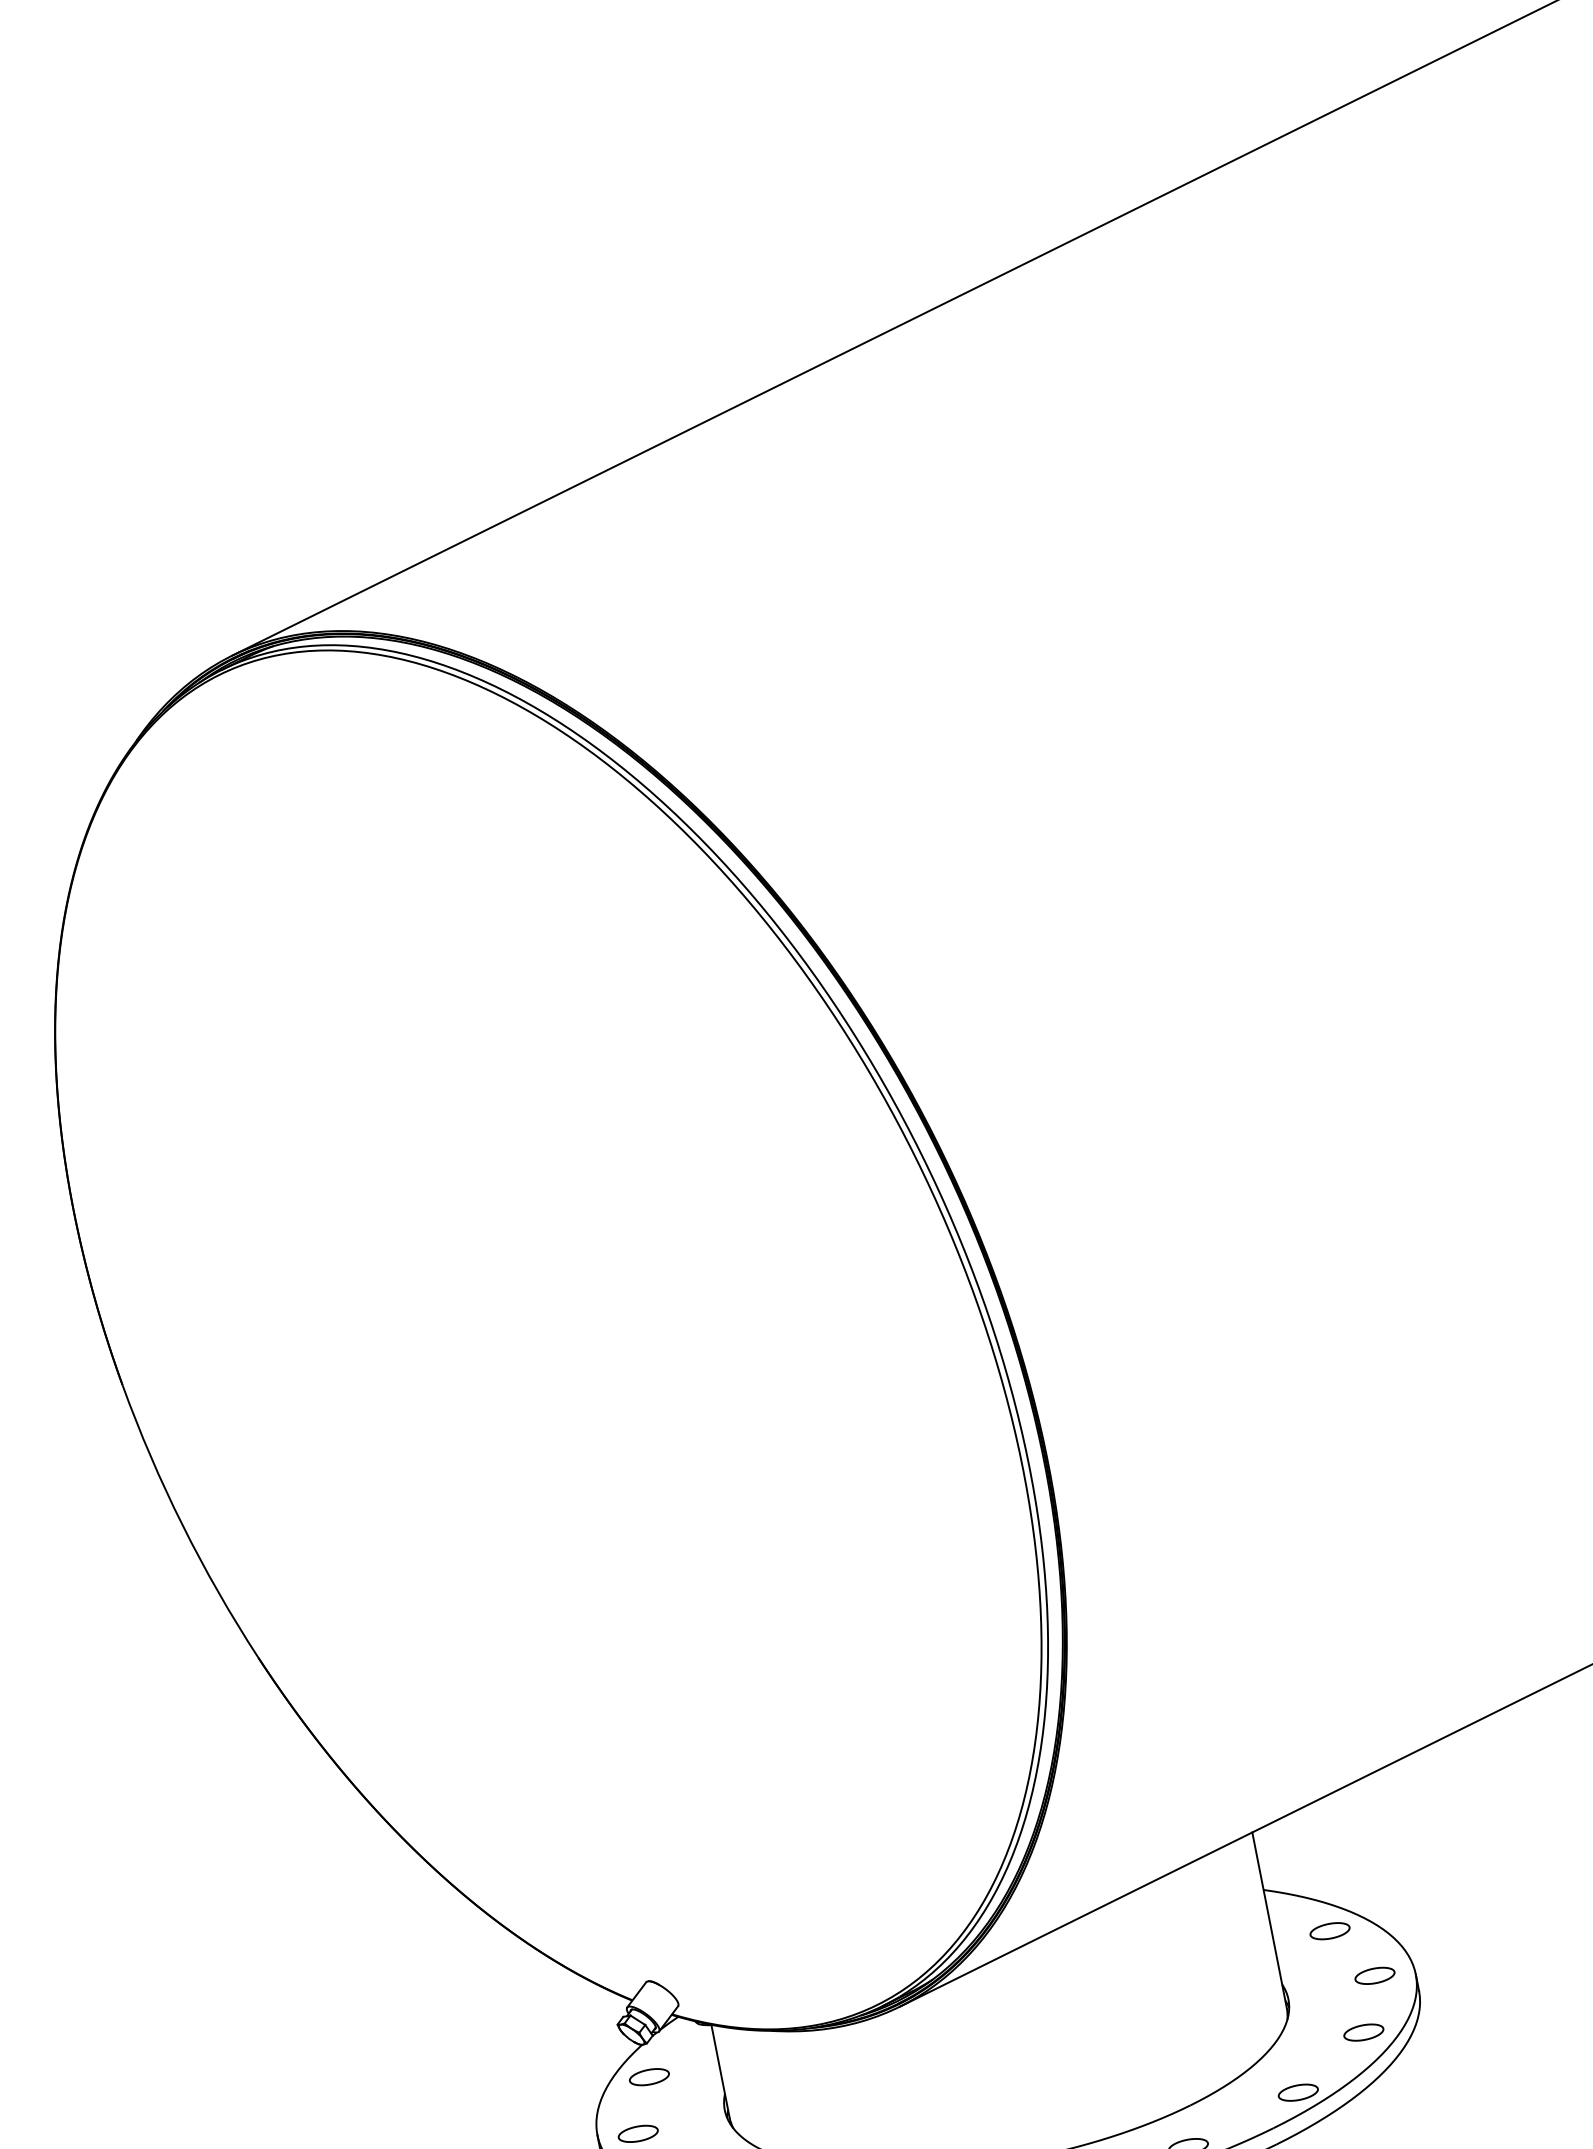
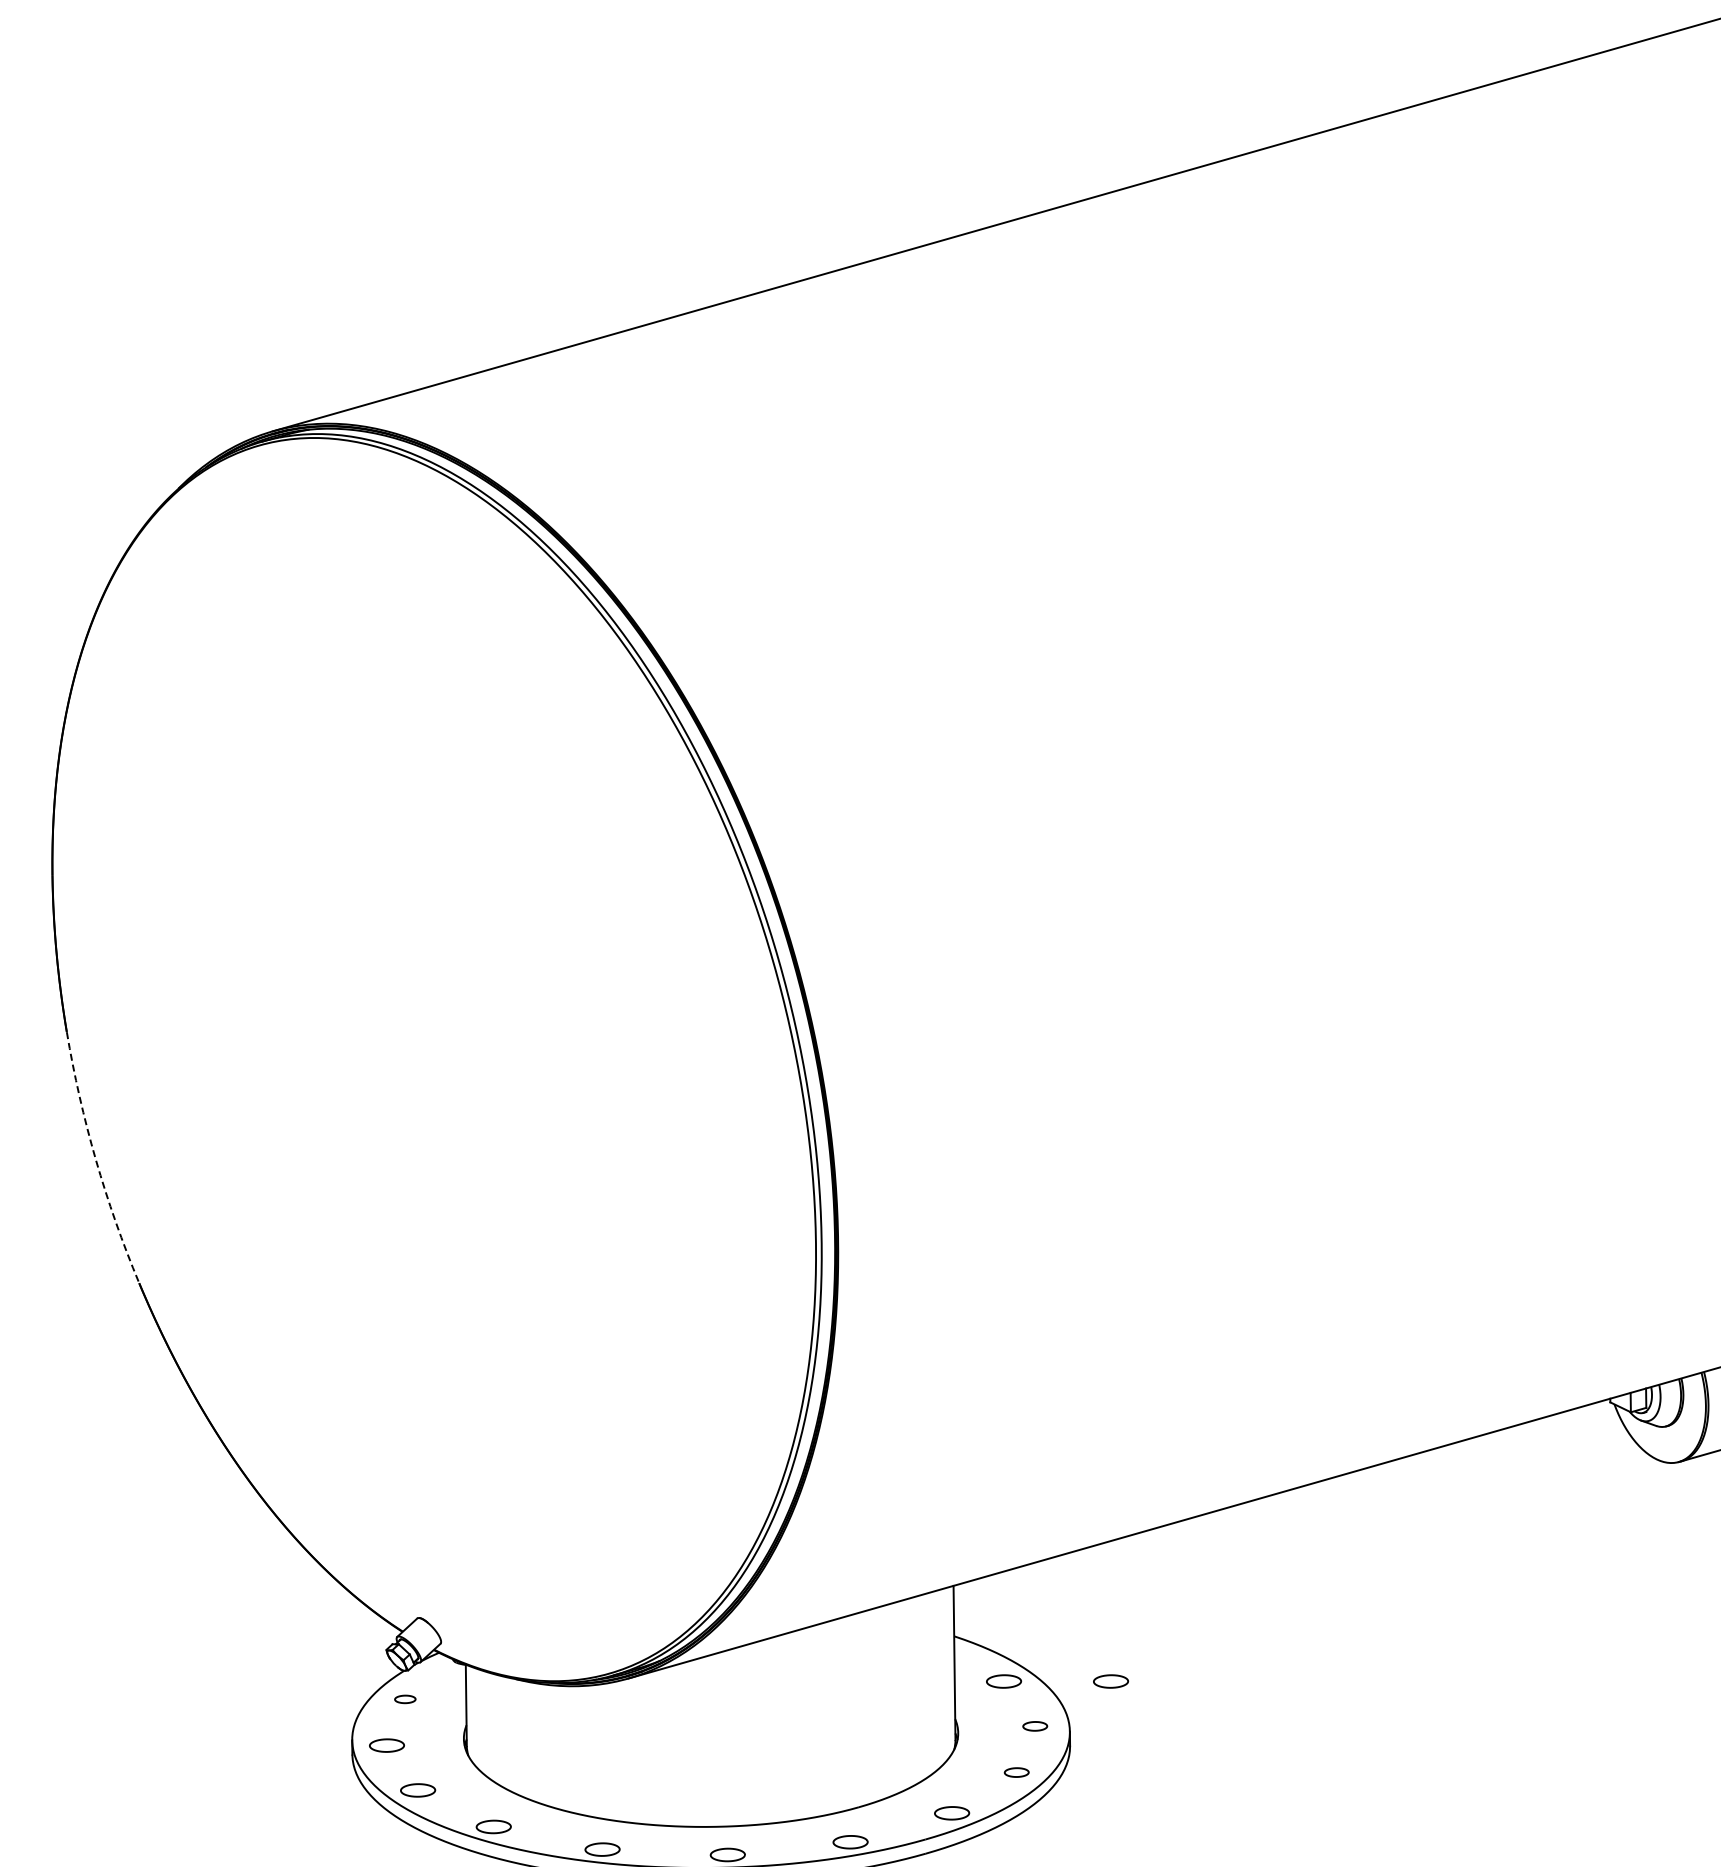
arc: (182, 1525) -> (95, 1159), solid -> dashed
part: (1452, 1908) -> (1111, 1681), added
part: (1375, 1975) -> (1035, 1726), size x0.7
part: (1363, 2032) -> (1016, 1772), size x0.7
part: (649, 2077) -> (405, 1699), size x0.6

